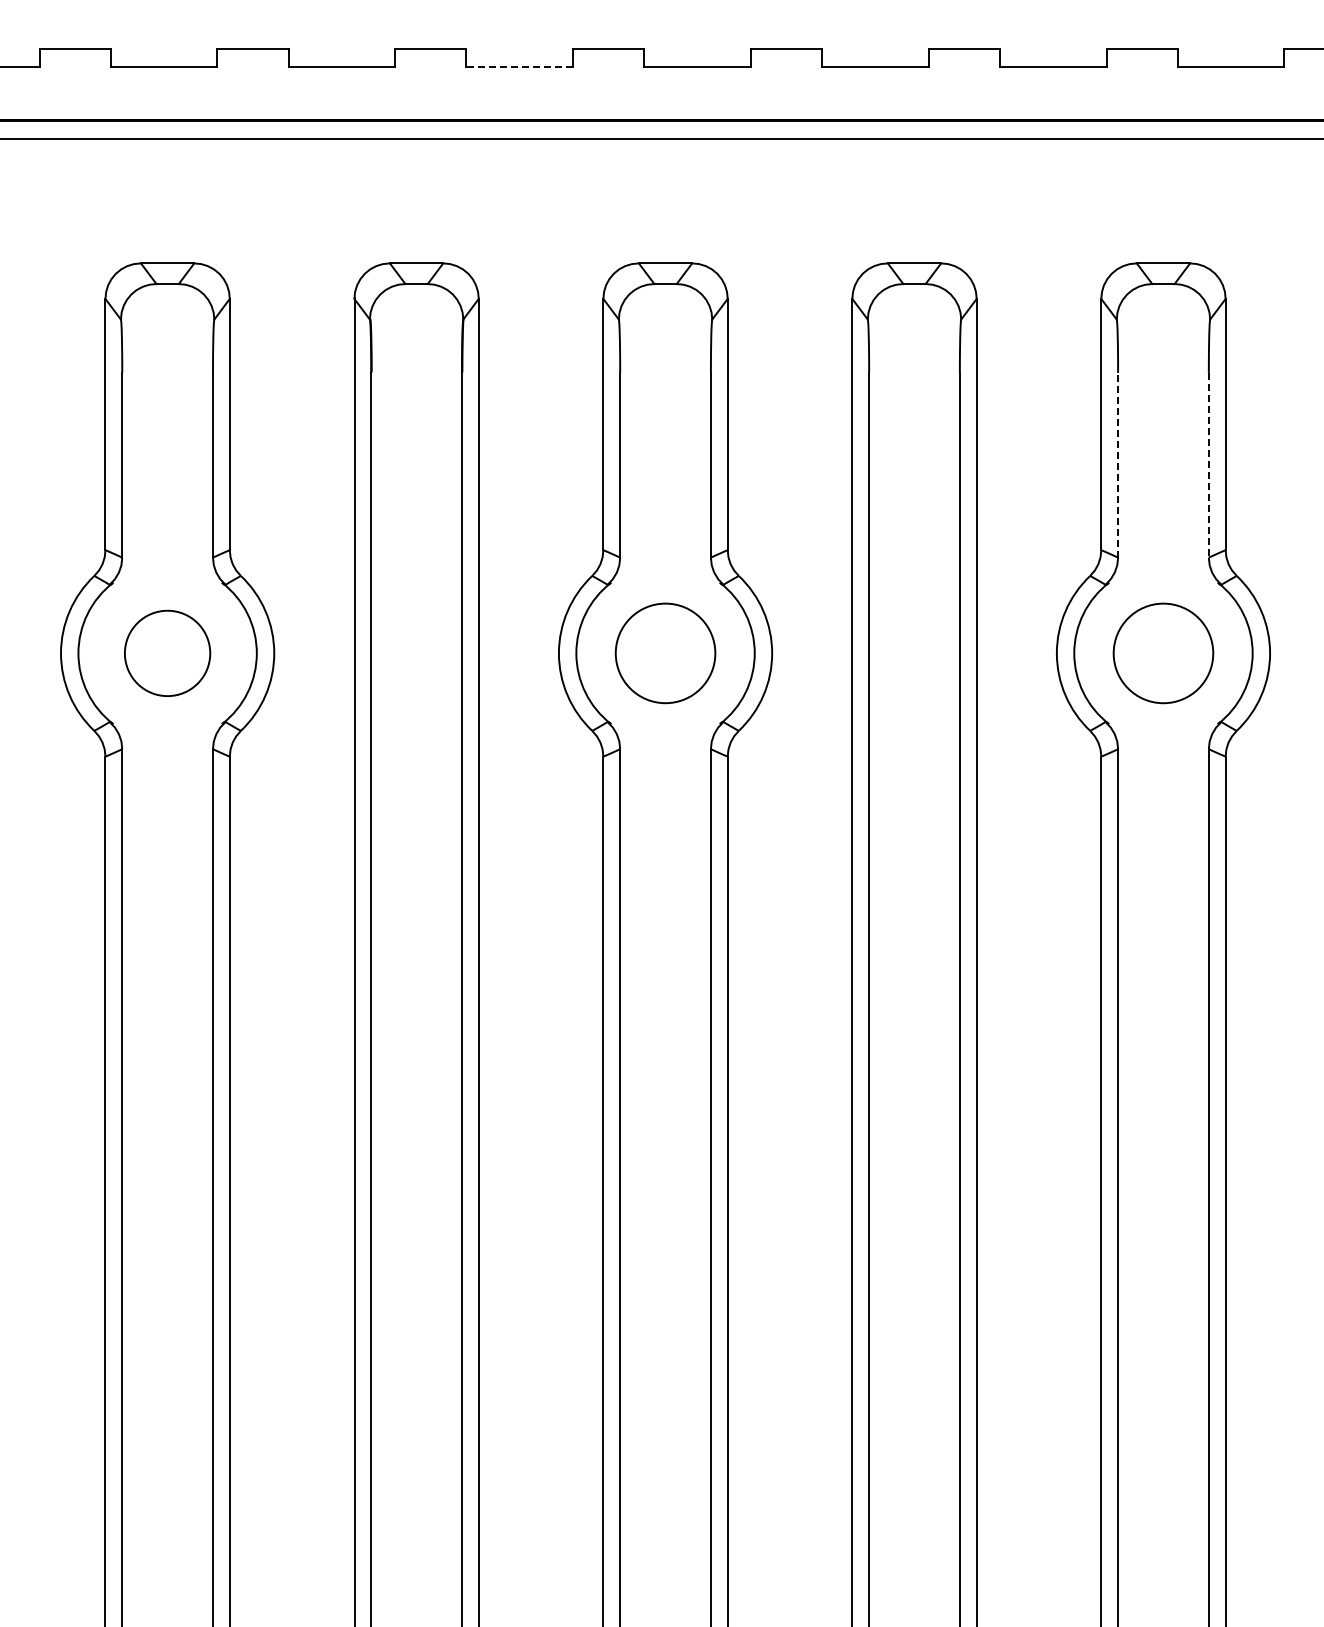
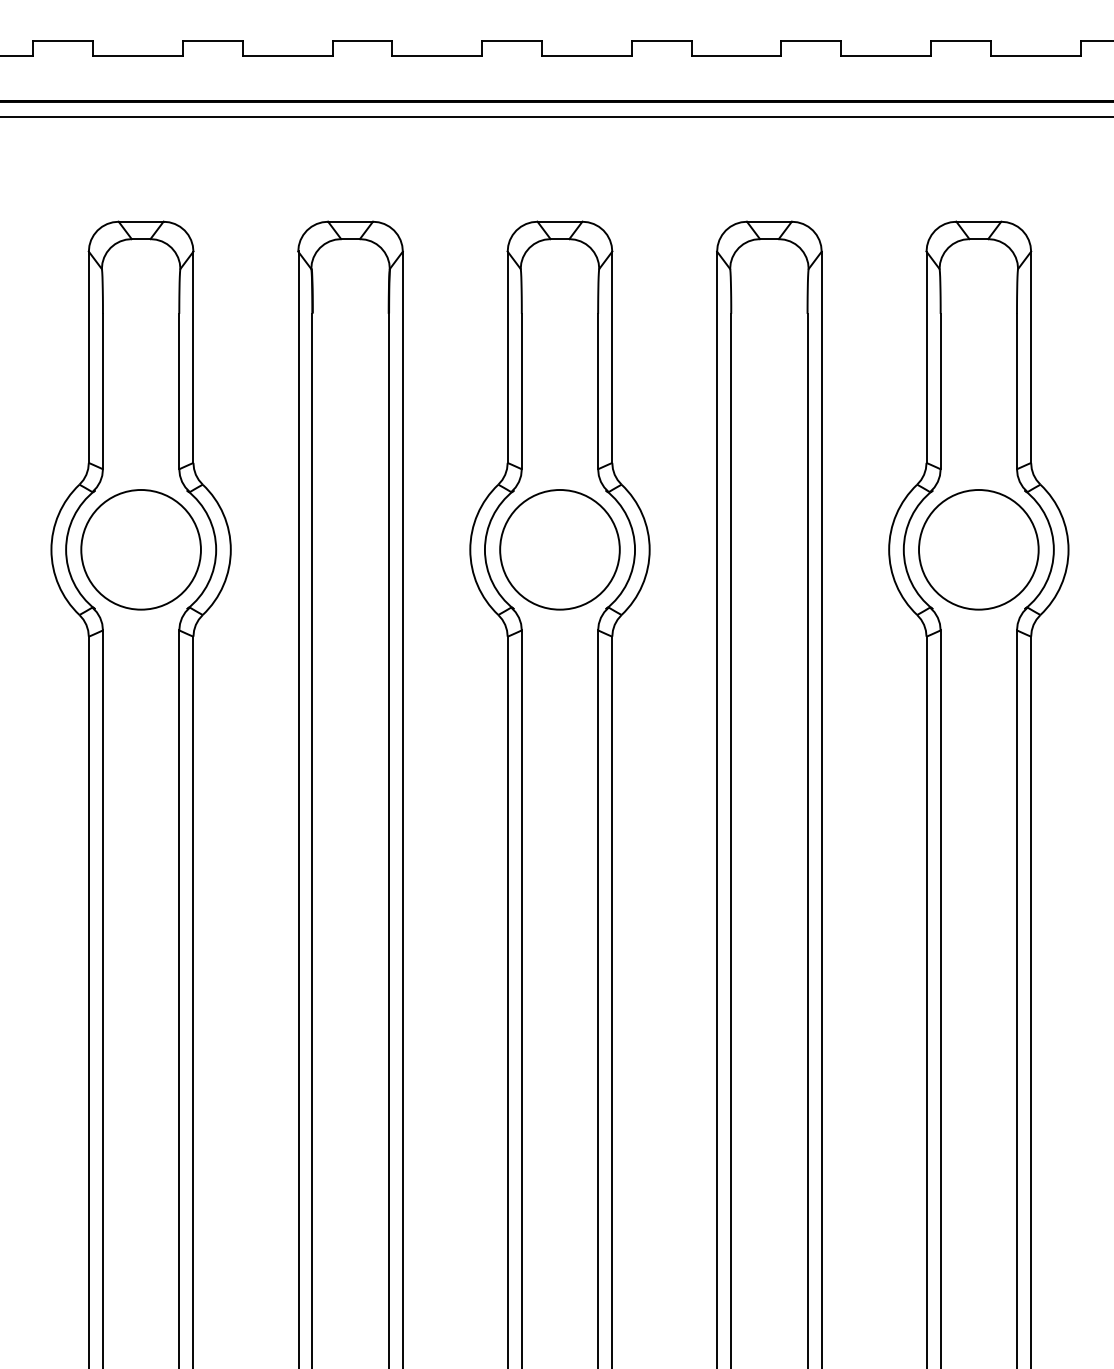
line: (519, 66) -> (437, 56), dashed -> solid
line: (1118, 464) -> (941, 390), dashed -> solid
line: (1208, 465) -> (1016, 391), dashed -> solid
circle: (167, 653) -> (141, 549), size x1.67
circle: (665, 653) -> (559, 549), size x1.43
circle: (1163, 653) -> (978, 549), size x1.43

